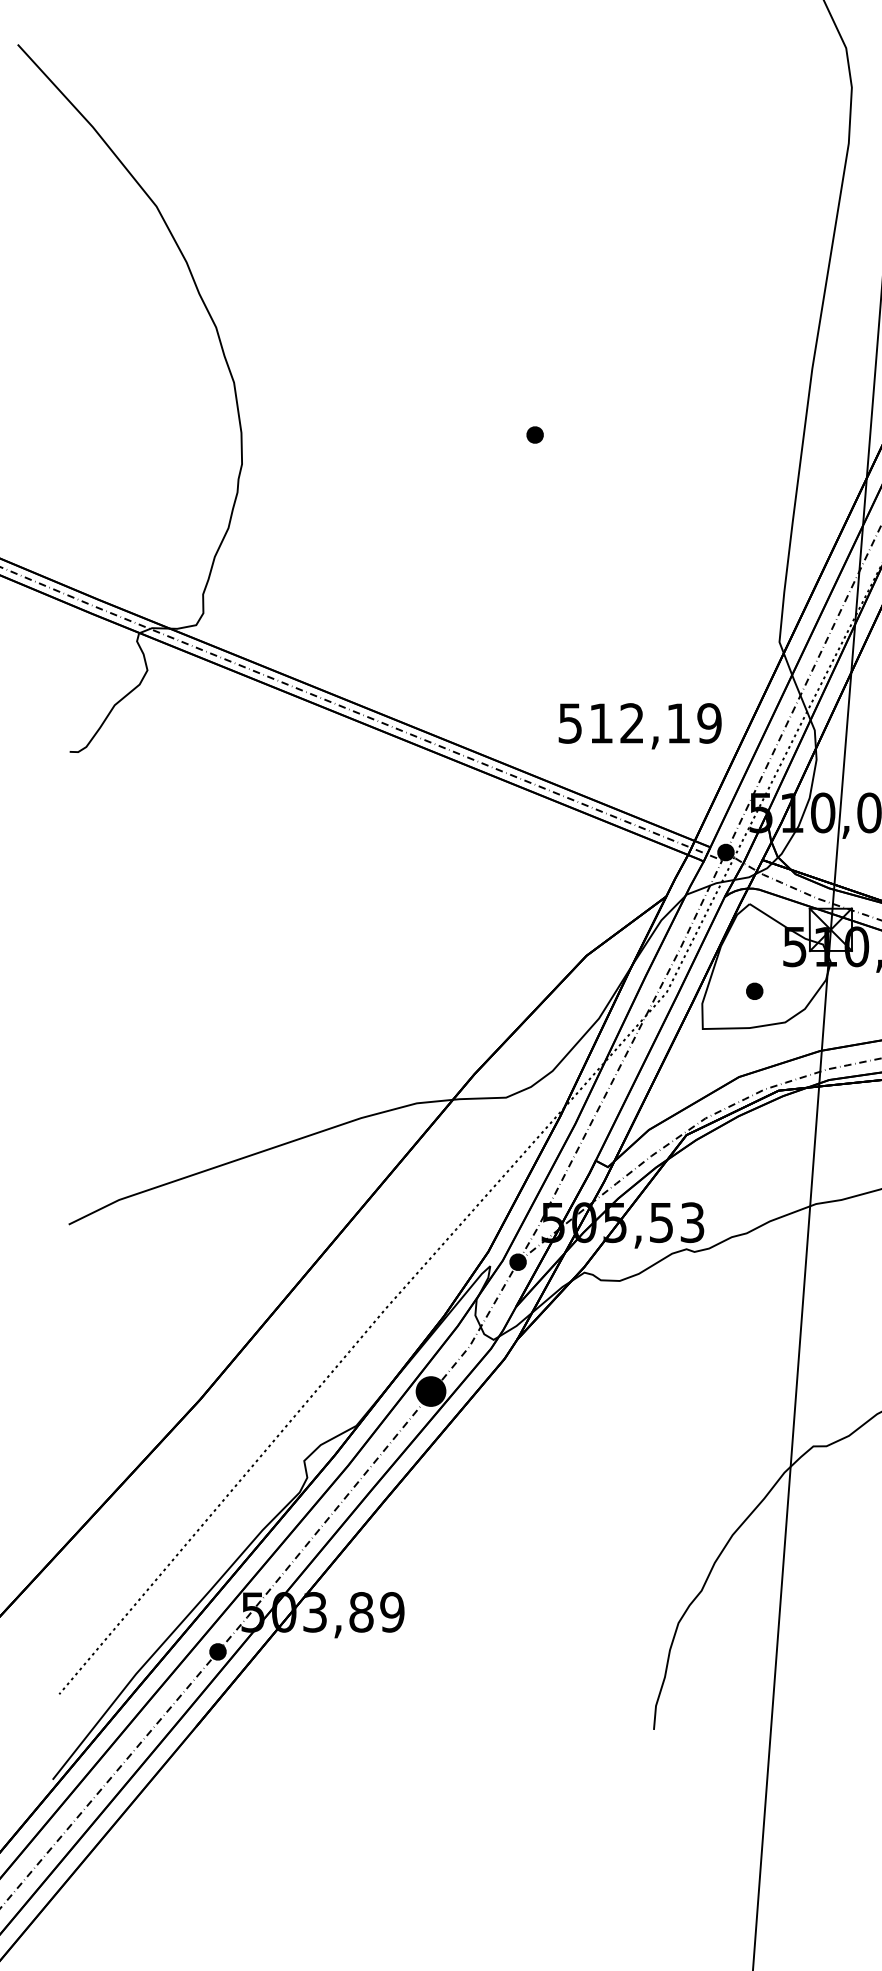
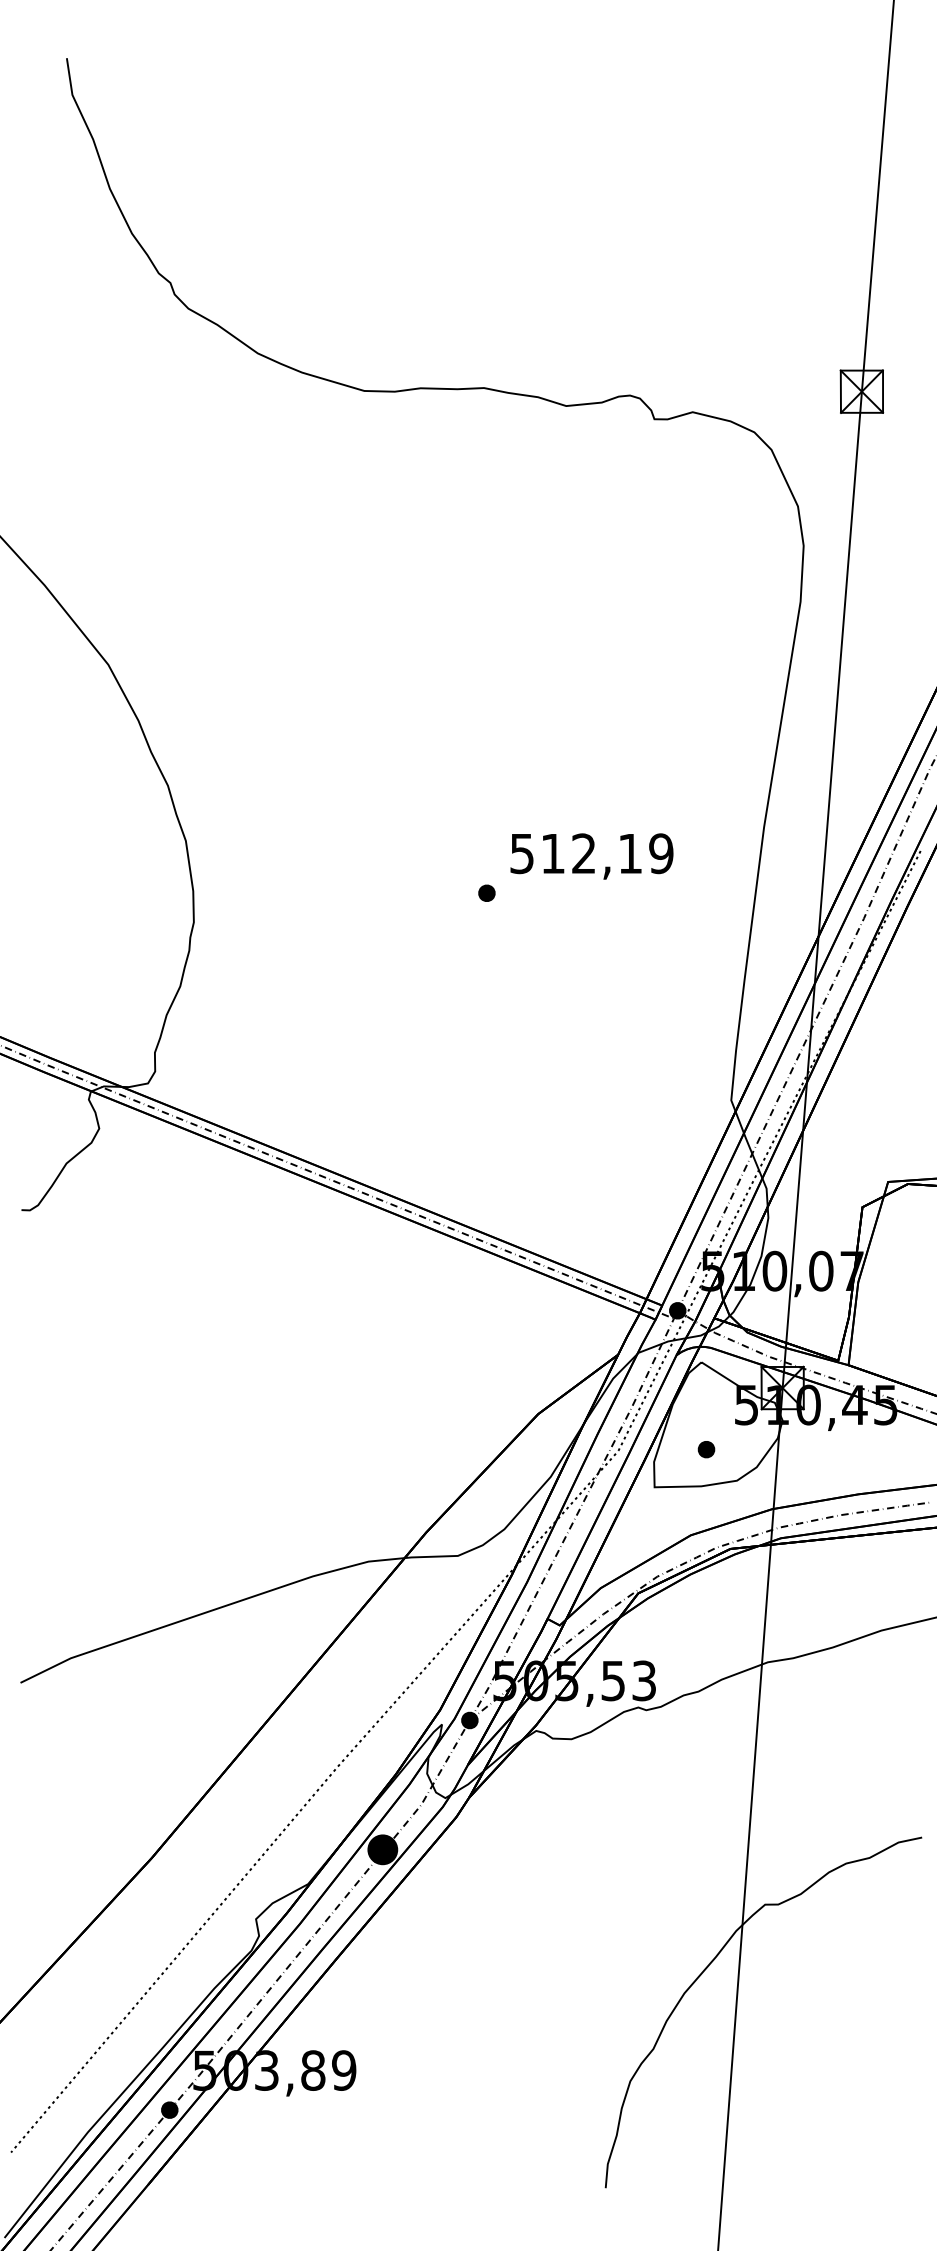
text: (639, 726) -> (591, 856), moved

